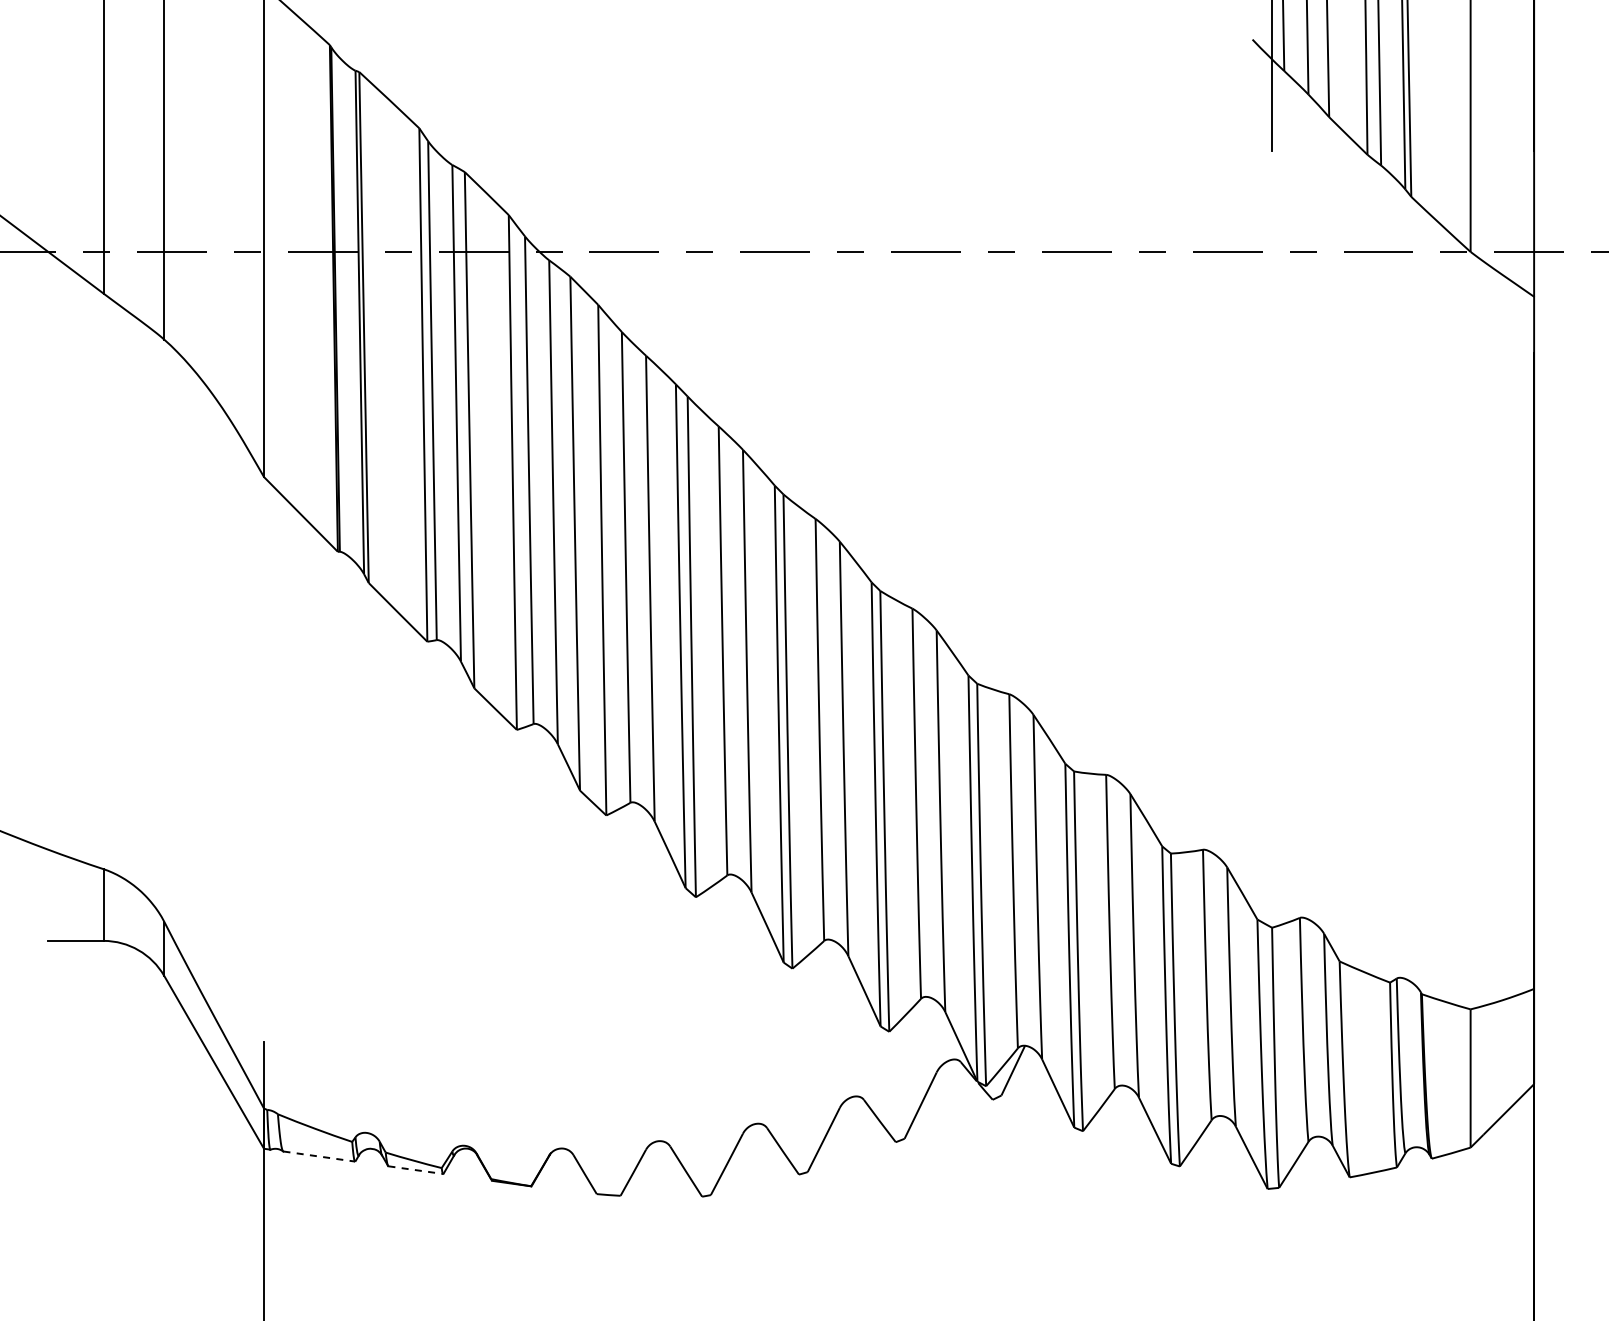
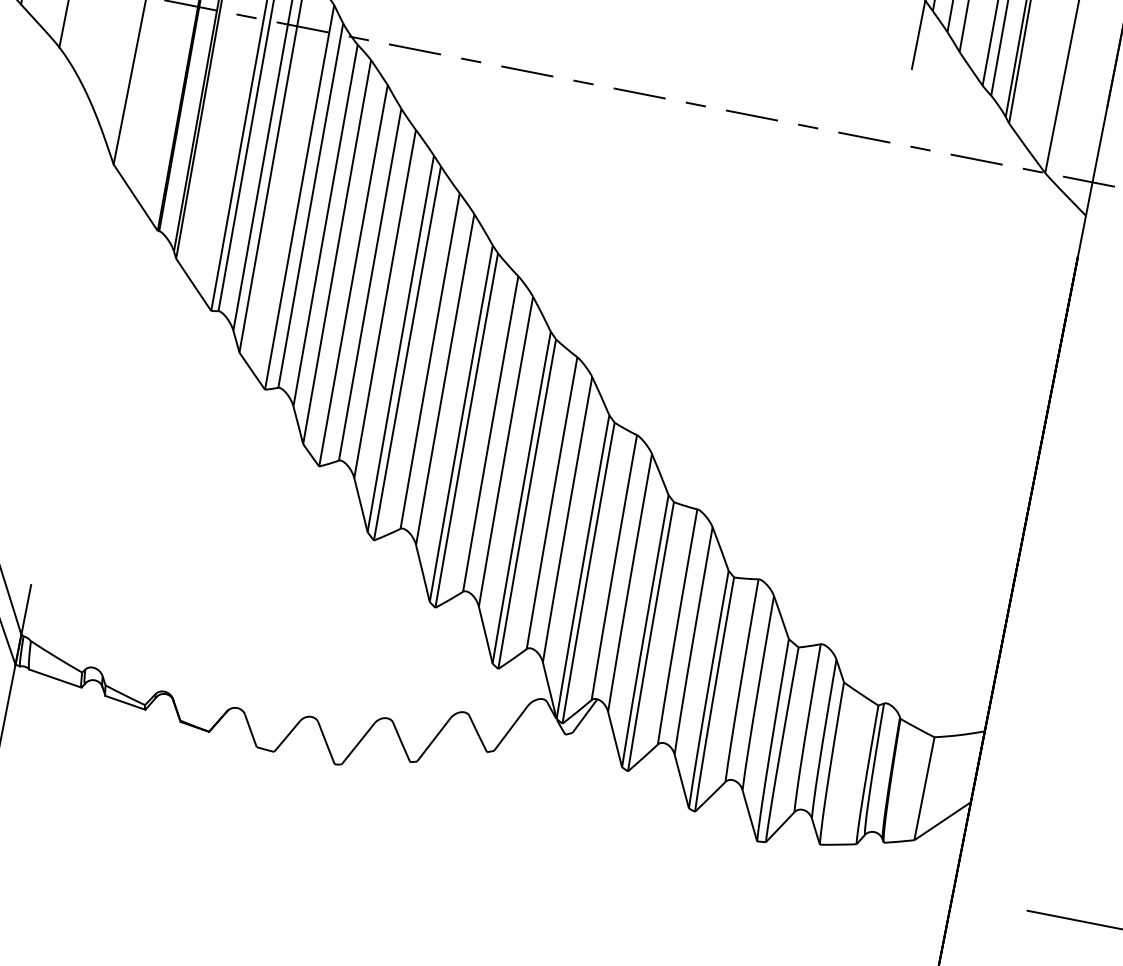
line: (319, 1156) -> (55, 678), dashed -> solid
line: (415, 1170) -> (125, 703), dashed -> solid

